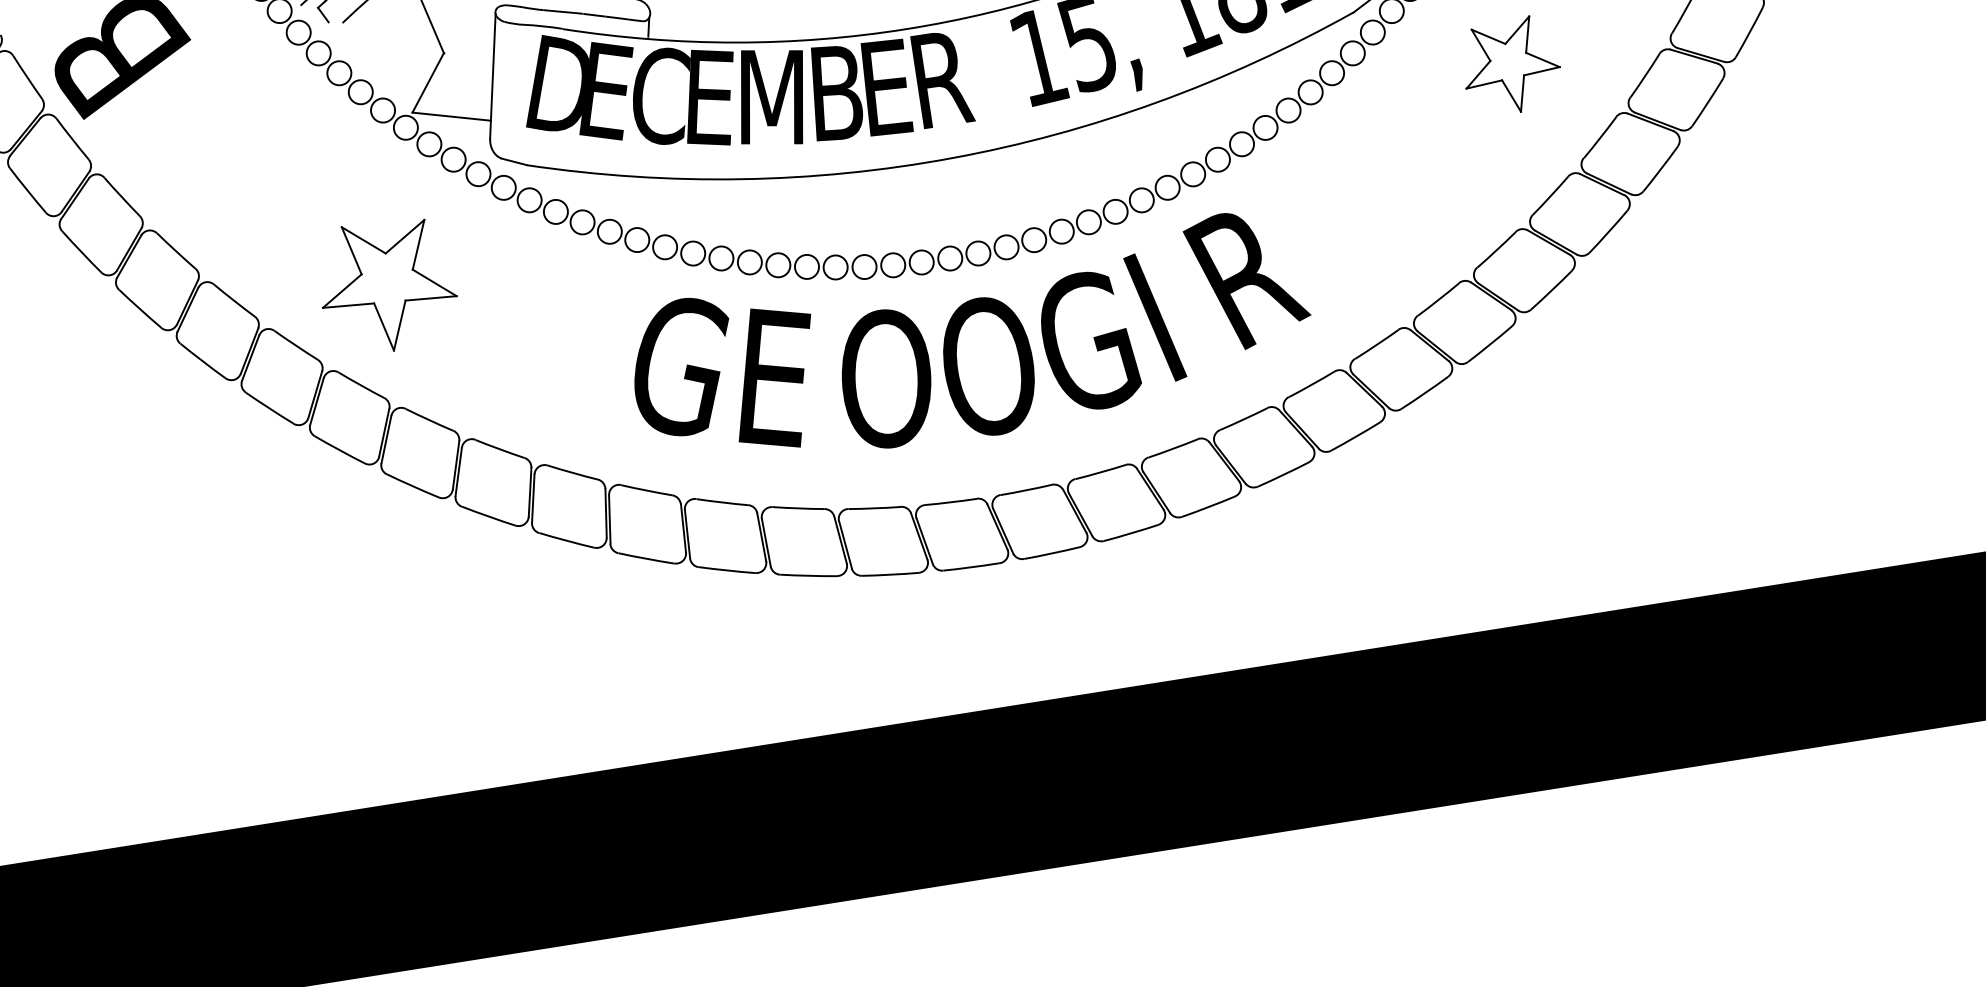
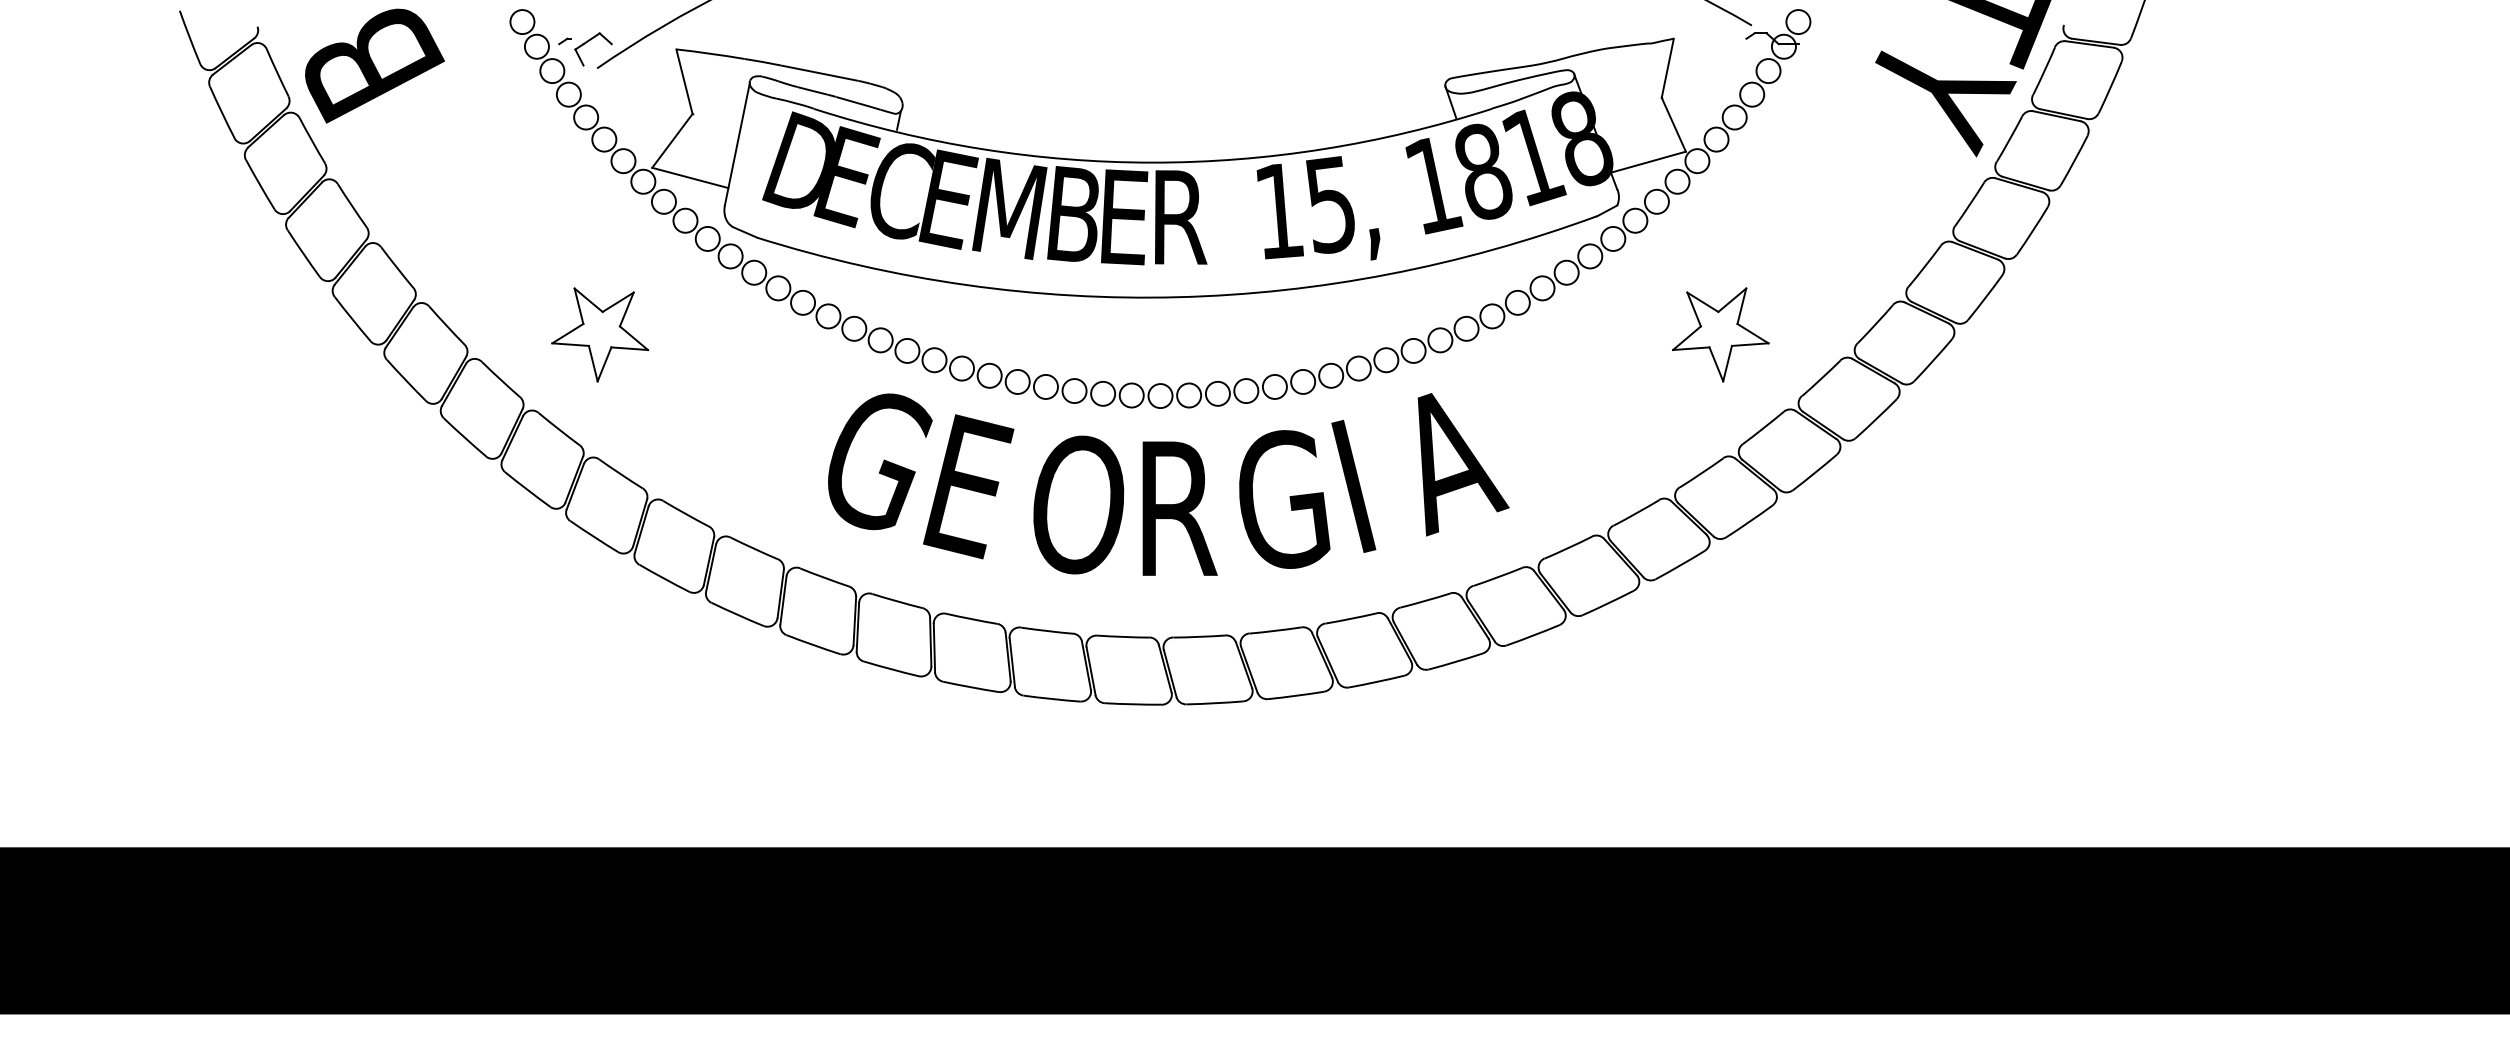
part: (1510, 65) -> (1720, 334), moved
text: (1248, 280) -> (1451, 464), R -> A
part: (386, 285) -> (599, 334), size x0.71
text: (988, 366) -> (1181, 508), O -> R

